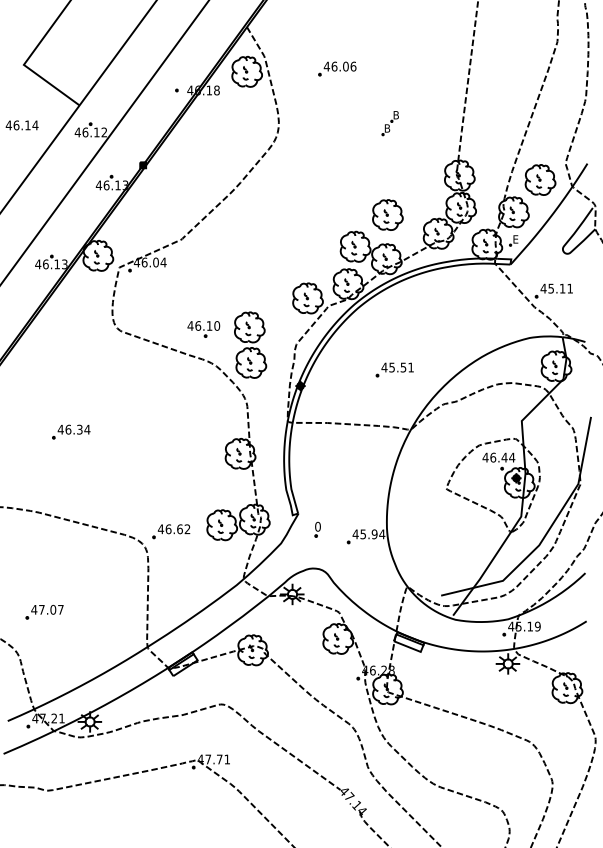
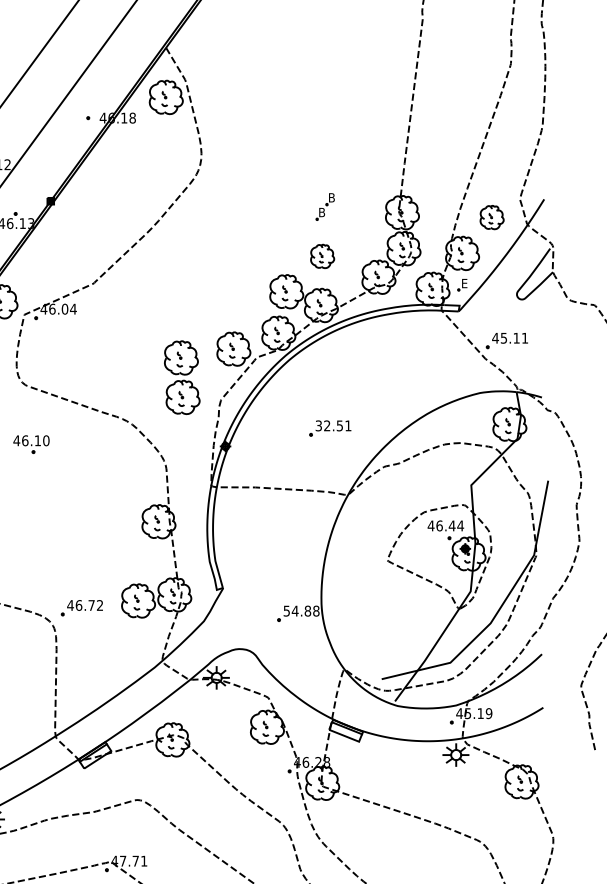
part: (337, 68) -> (266, 93), removed
part: (389, 123) -> (324, 206), moved
part: (540, 179) -> (492, 216), size x0.7
part: (387, 214) -> (322, 255), size x0.7
part: (203, 329) -> (31, 444), moved
part: (250, 344) -> (182, 376), moved
text: (387, 367) -> (322, 425), 45.51 -> 32.51
text: (179, 529) -> (91, 605), 46.62 -> 46.72
part: (317, 529) -> (244, 605), removed
text: (368, 534) -> (301, 611), 45.94 -> 54.88

